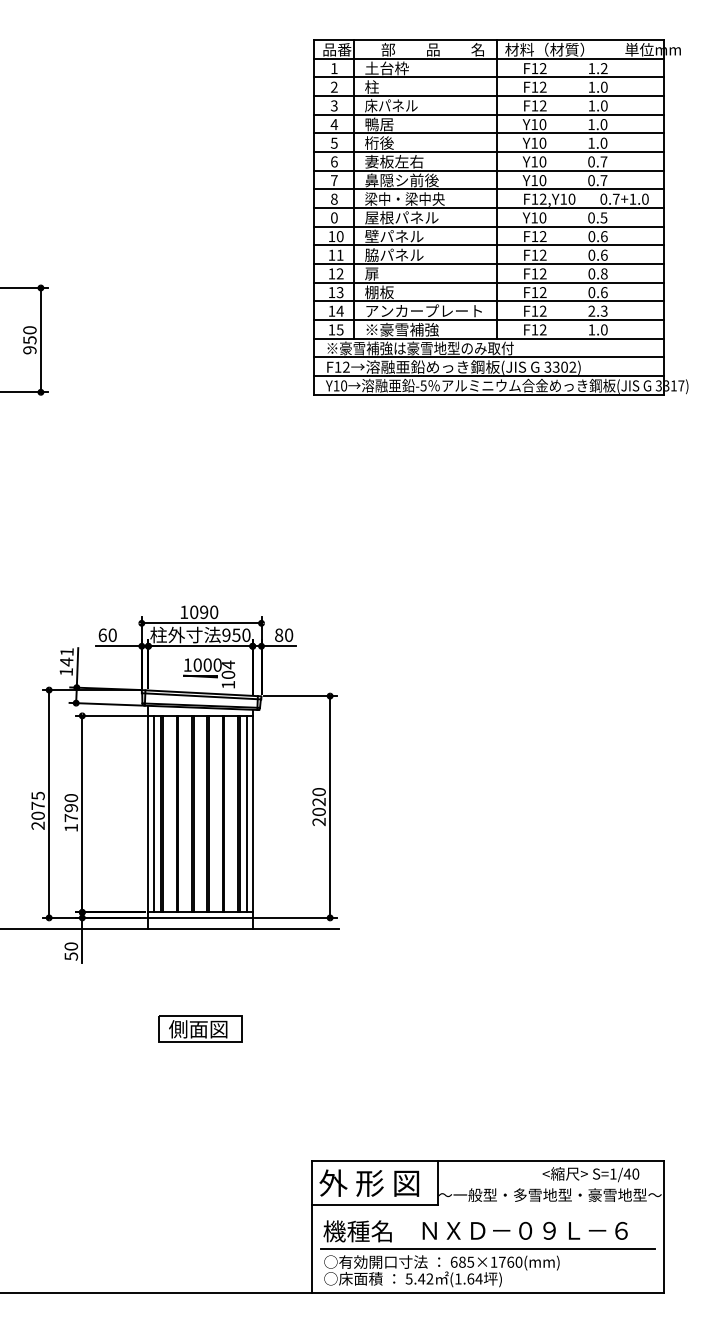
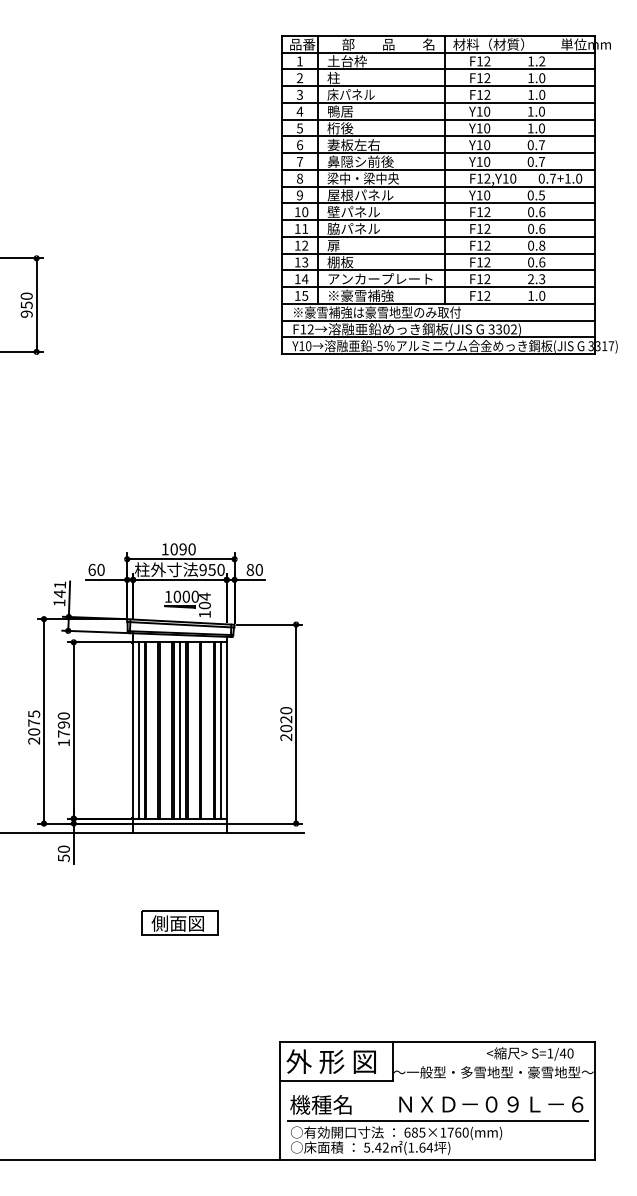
text: (333, 217) -> (299, 195), 0 -> 9
line: (200, 814) -> (179, 730), added
text: (525, 1230) -> (491, 1104), moved

